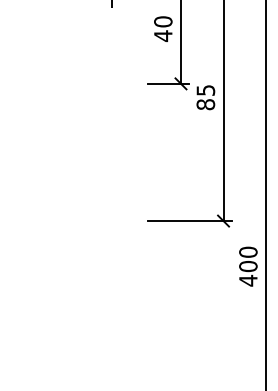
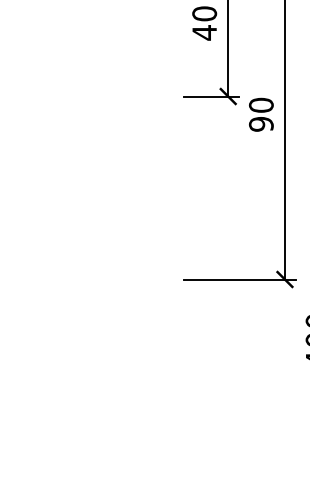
text: (205, 97) -> (260, 114), 85 -> 90

